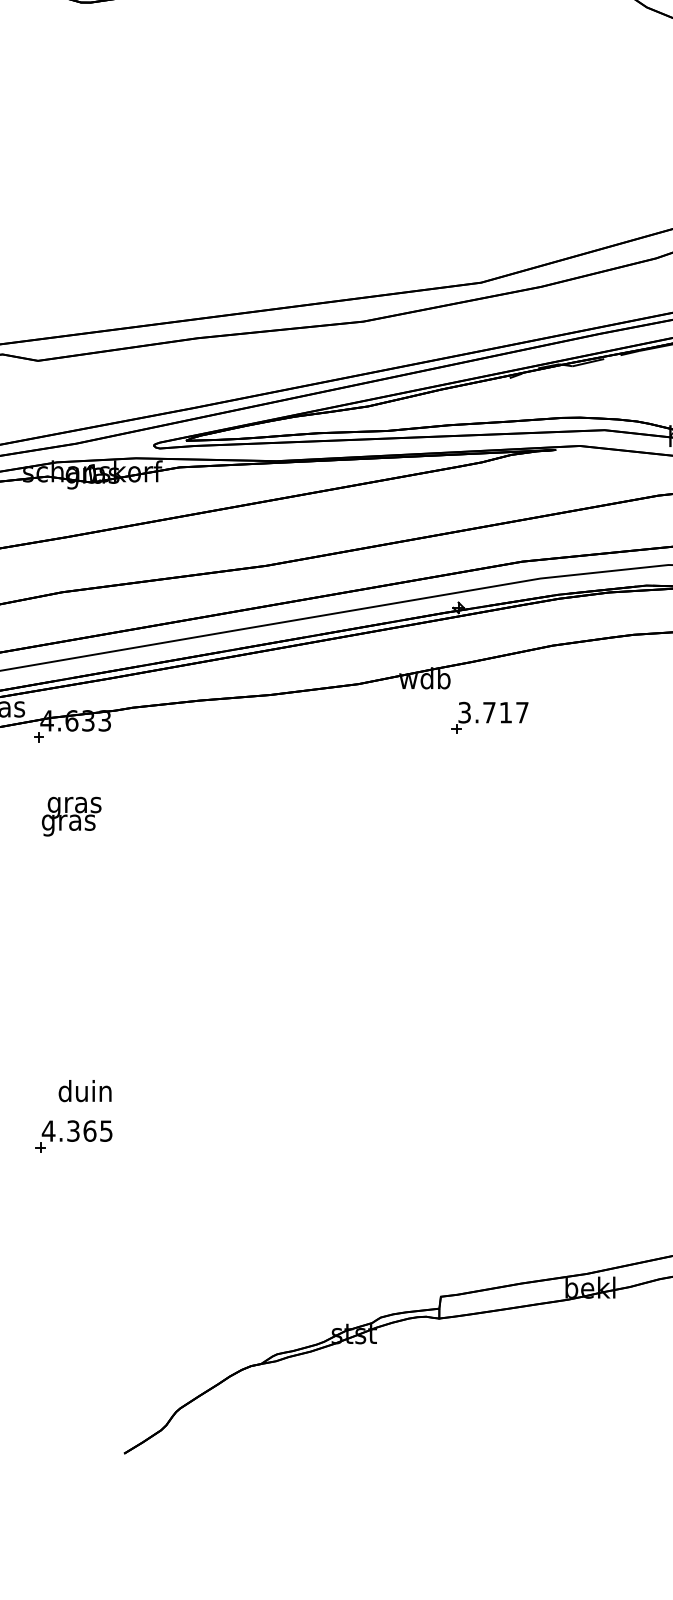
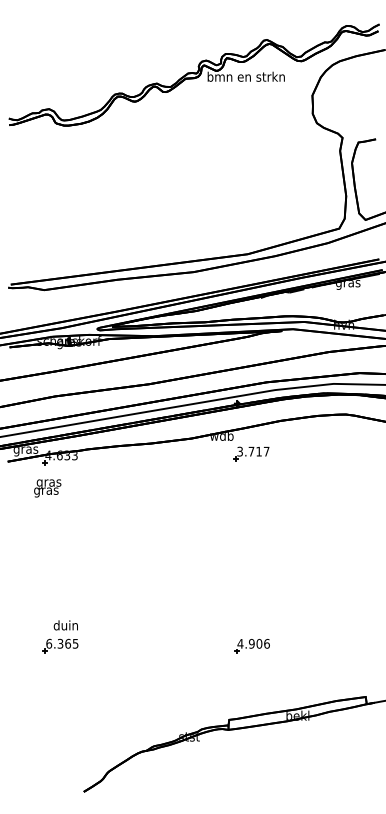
text: (71, 816) -> (47, 488), moved
text: (47, 1130) -> (48, 643), 4.365 -> 6.365
part: (489, 1136) -> (251, 646), added

